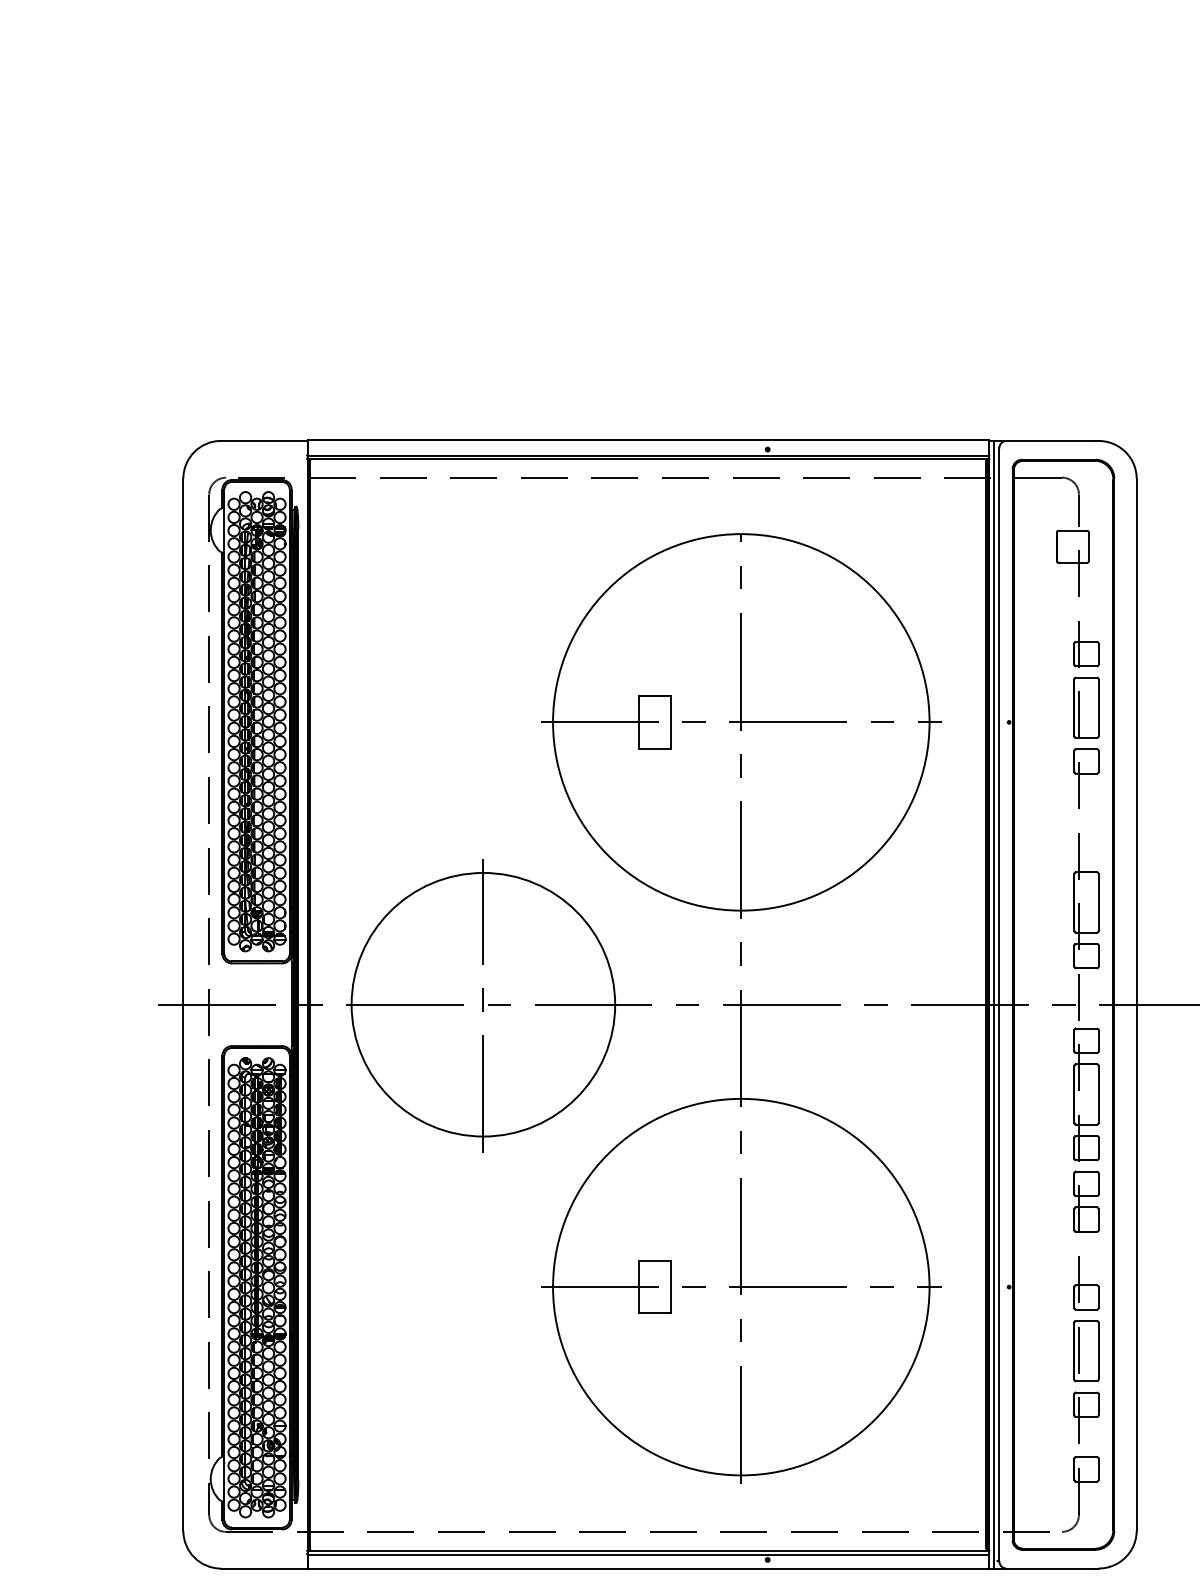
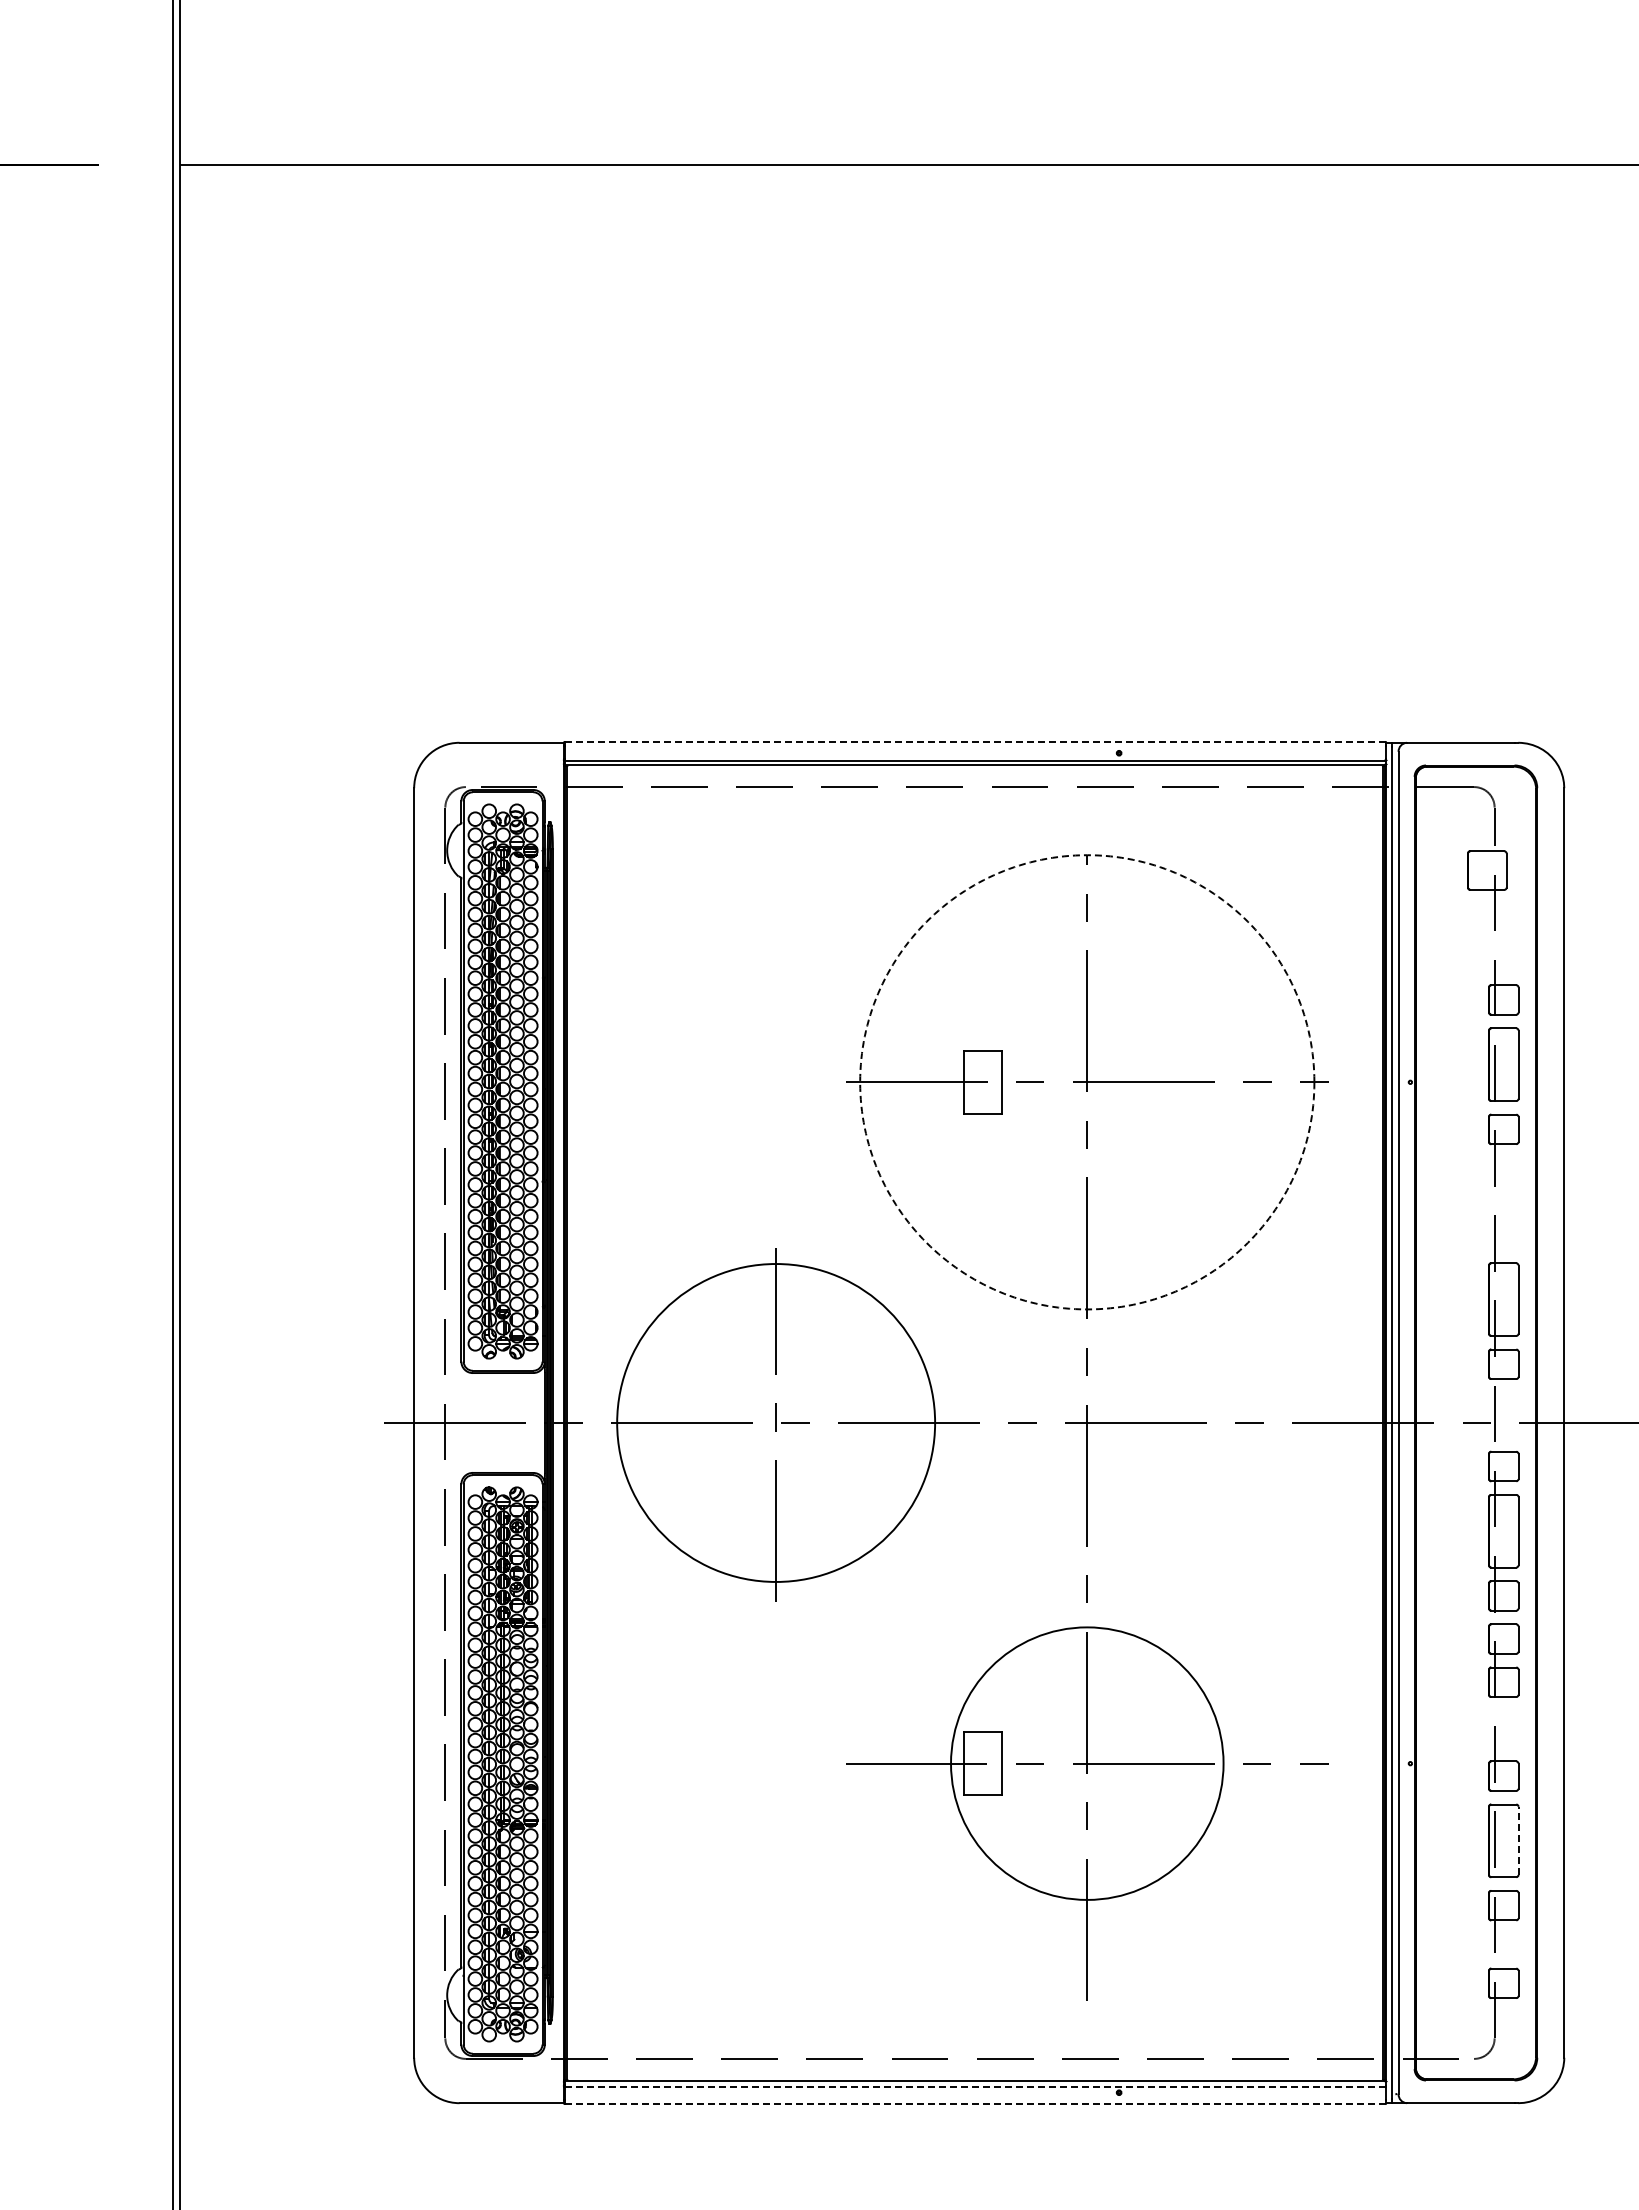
line: (647, 439) -> (974, 741), solid -> dashed
circle: (741, 722) -> (1087, 1082), solid -> dashed
circle: (741, 1287) -> (1087, 1763), size x0.6
line: (1098, 1350) -> (1518, 1840), solid -> dashed
line: (647, 1554) -> (974, 2086), solid -> dashed
line: (647, 1569) -> (974, 2104), solid -> dashed

